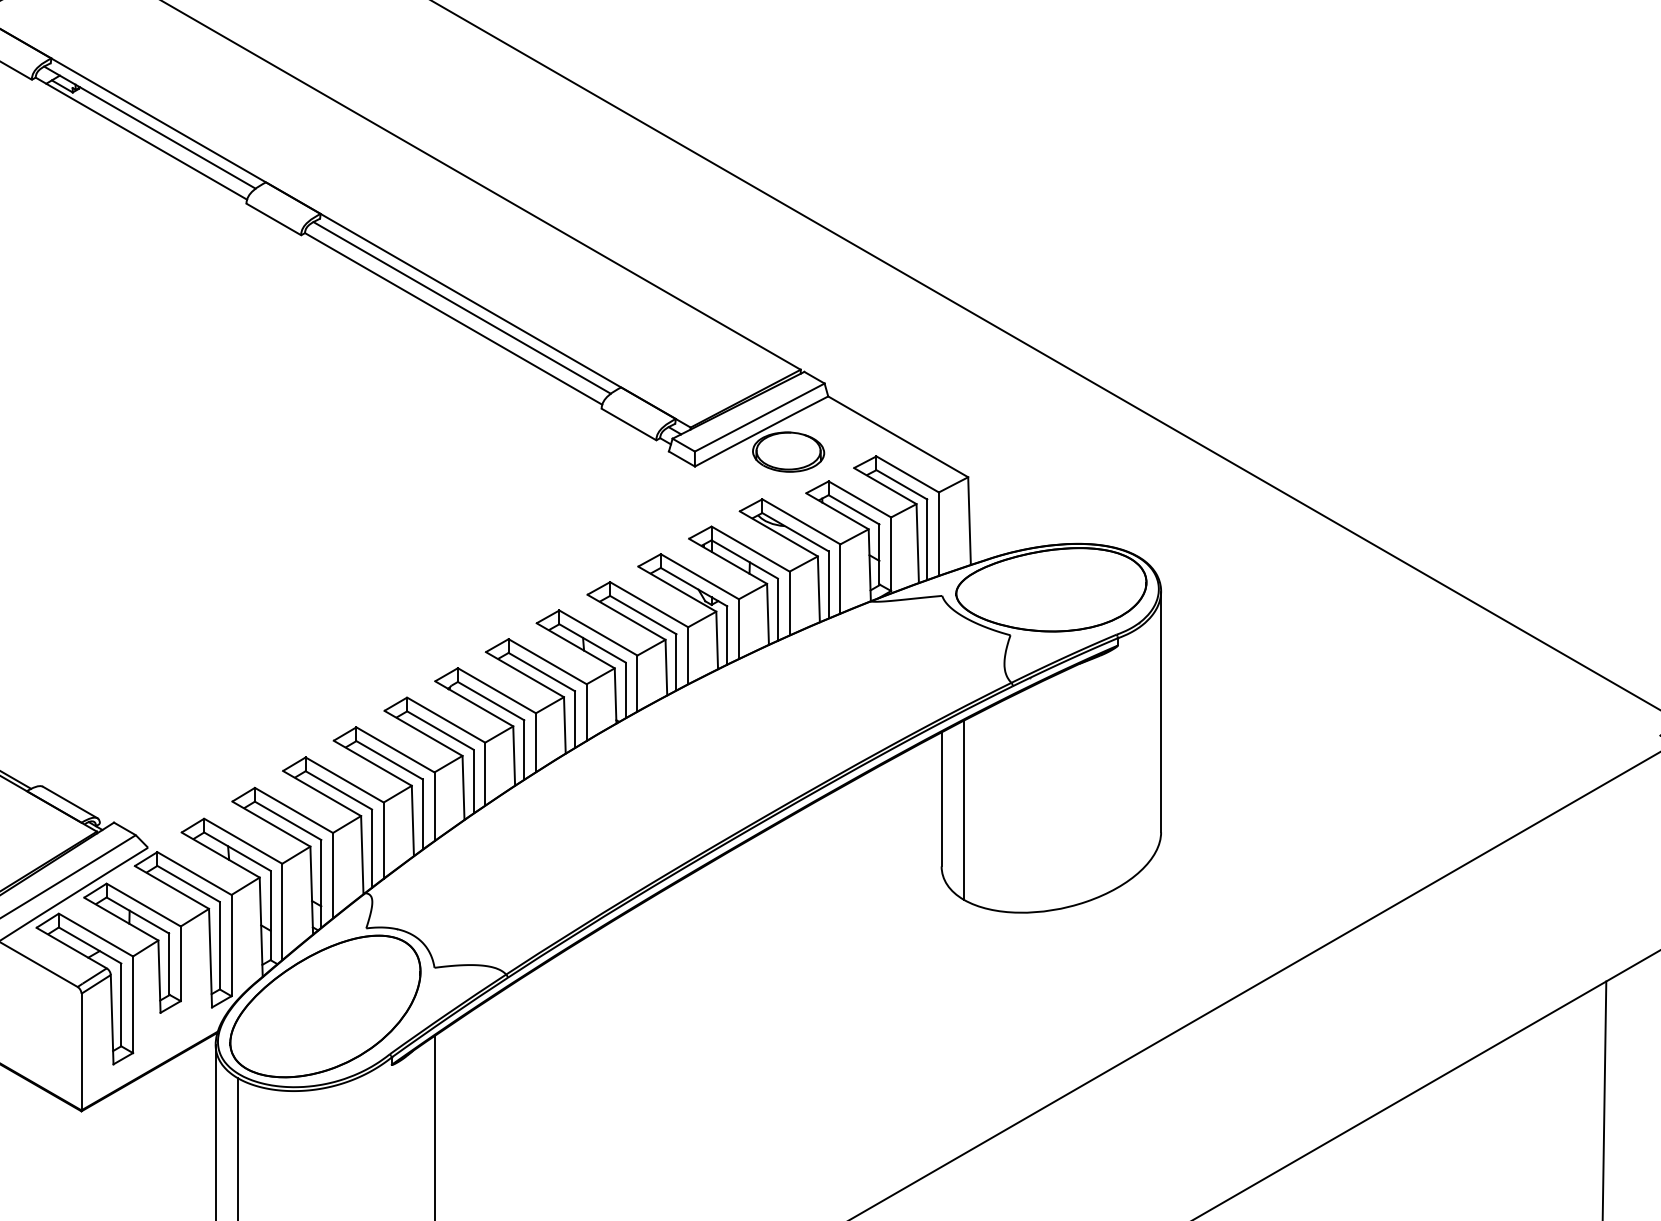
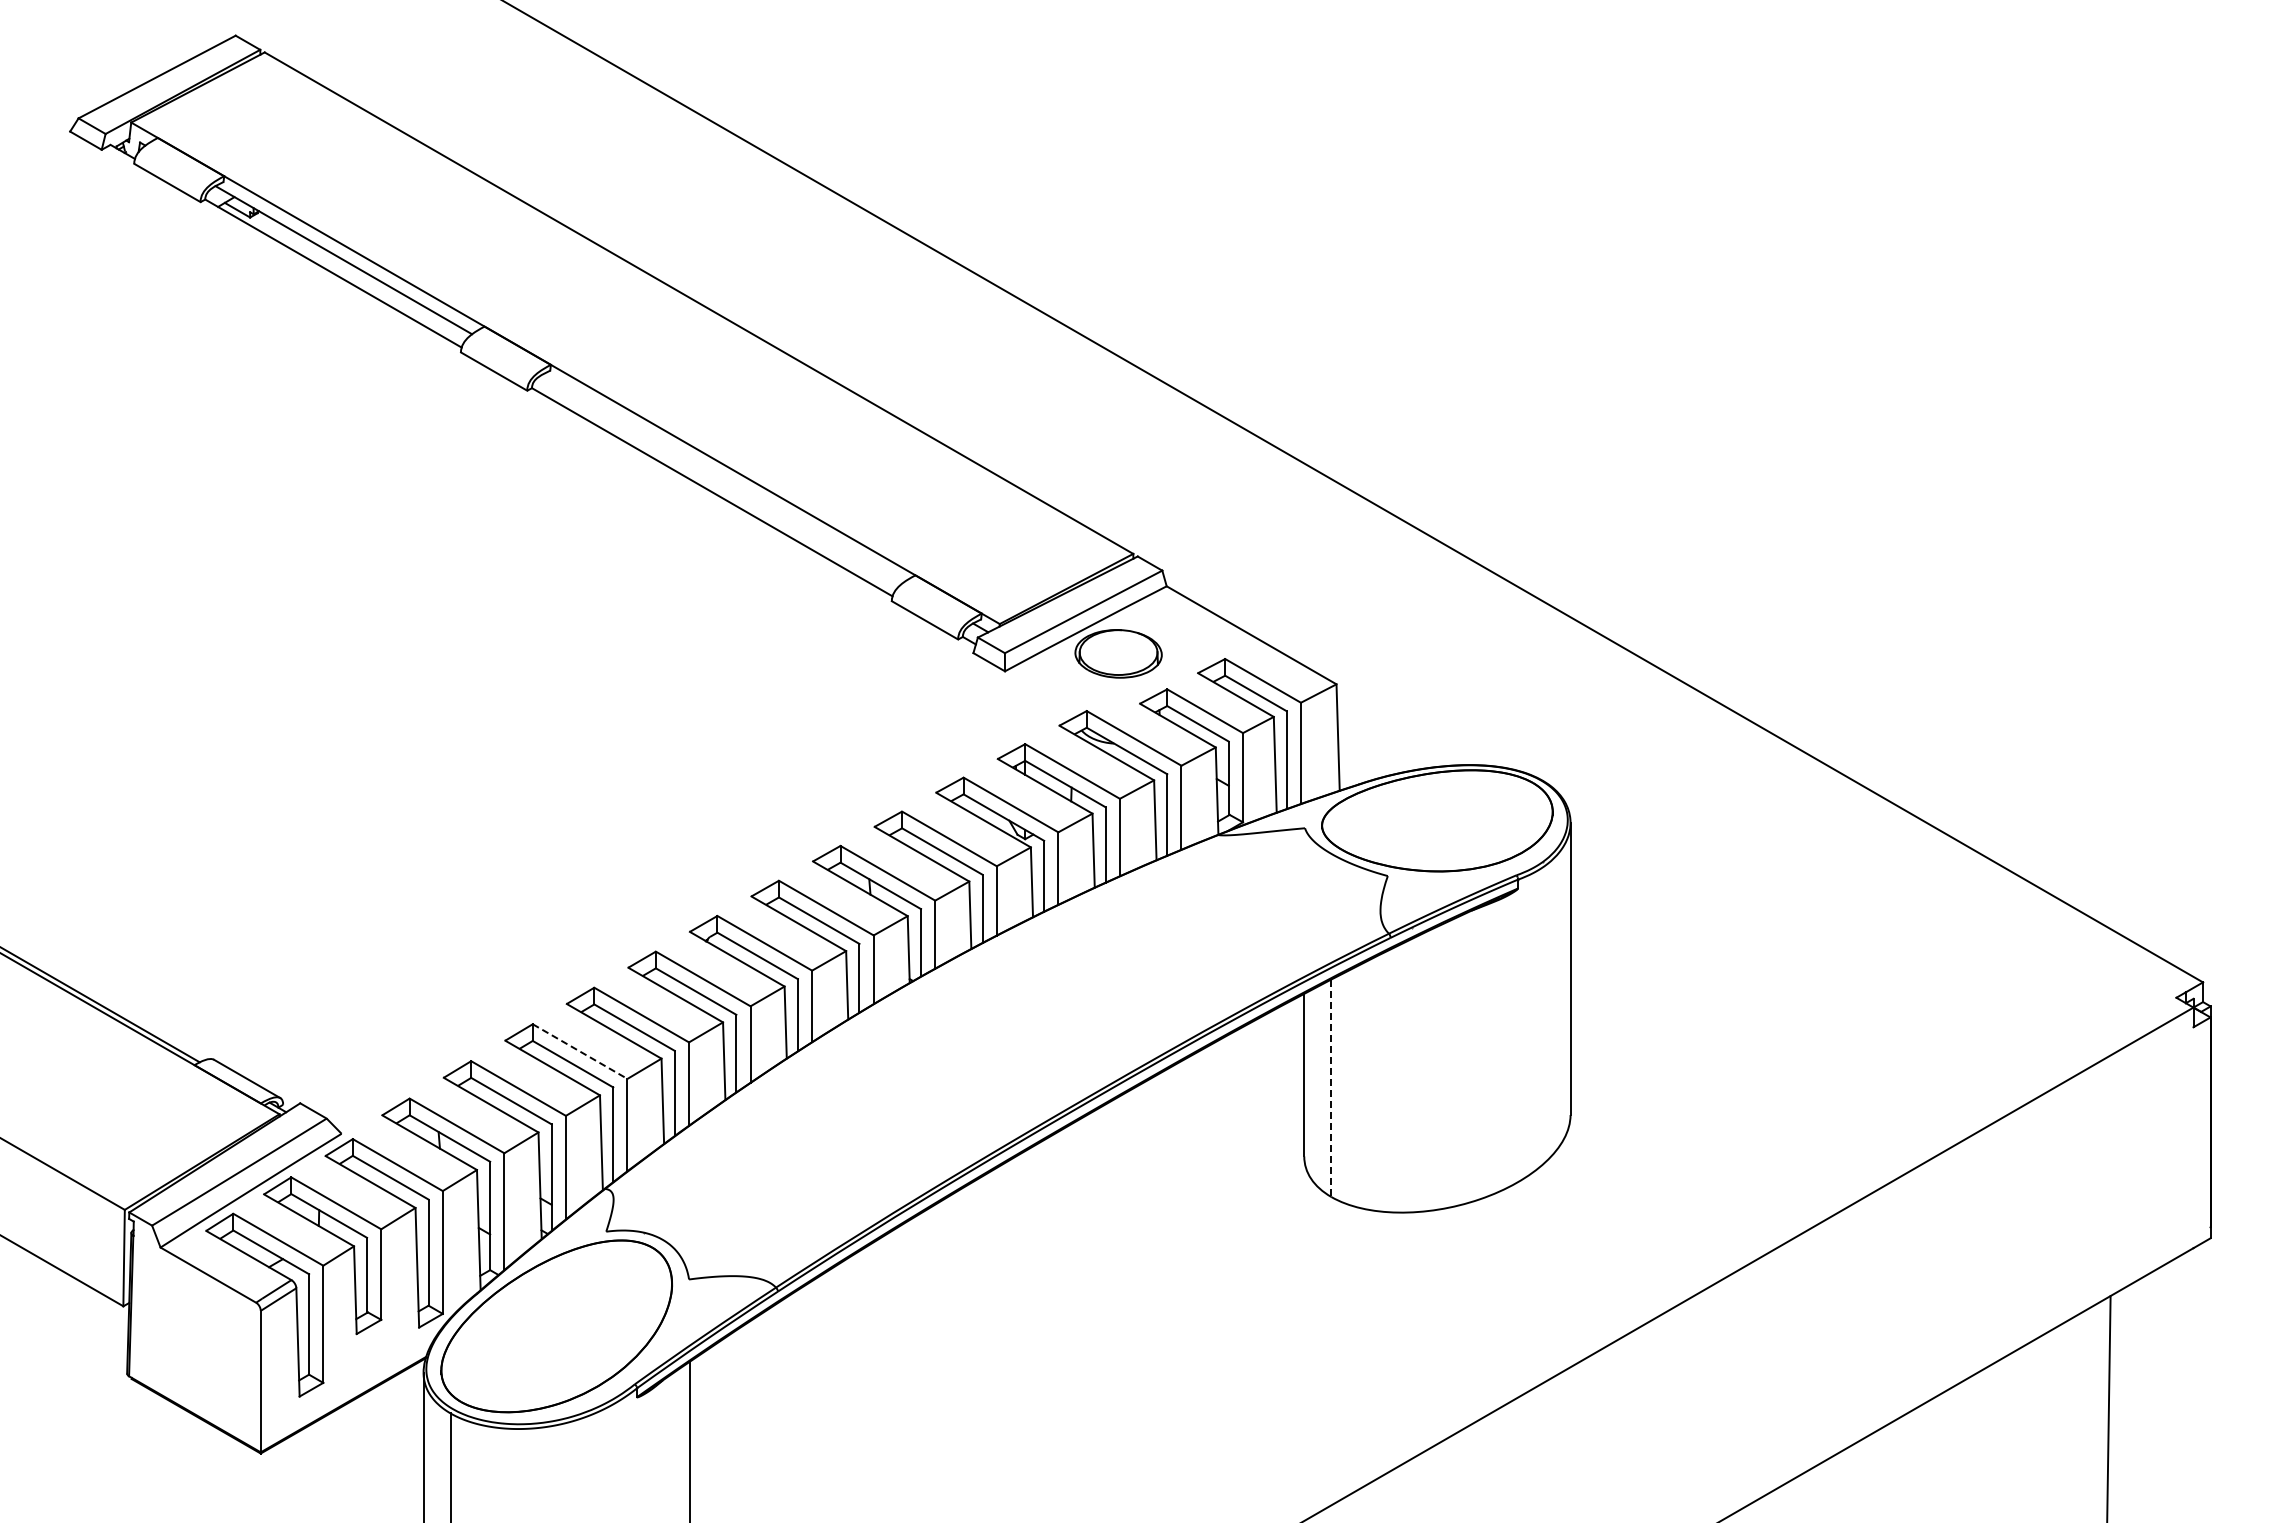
line: (462, 307) -> (722, 478), removed
line: (345, 779) -> (580, 1051), solid -> dashed
line: (964, 810) -> (1331, 1088), solid -> dashed

